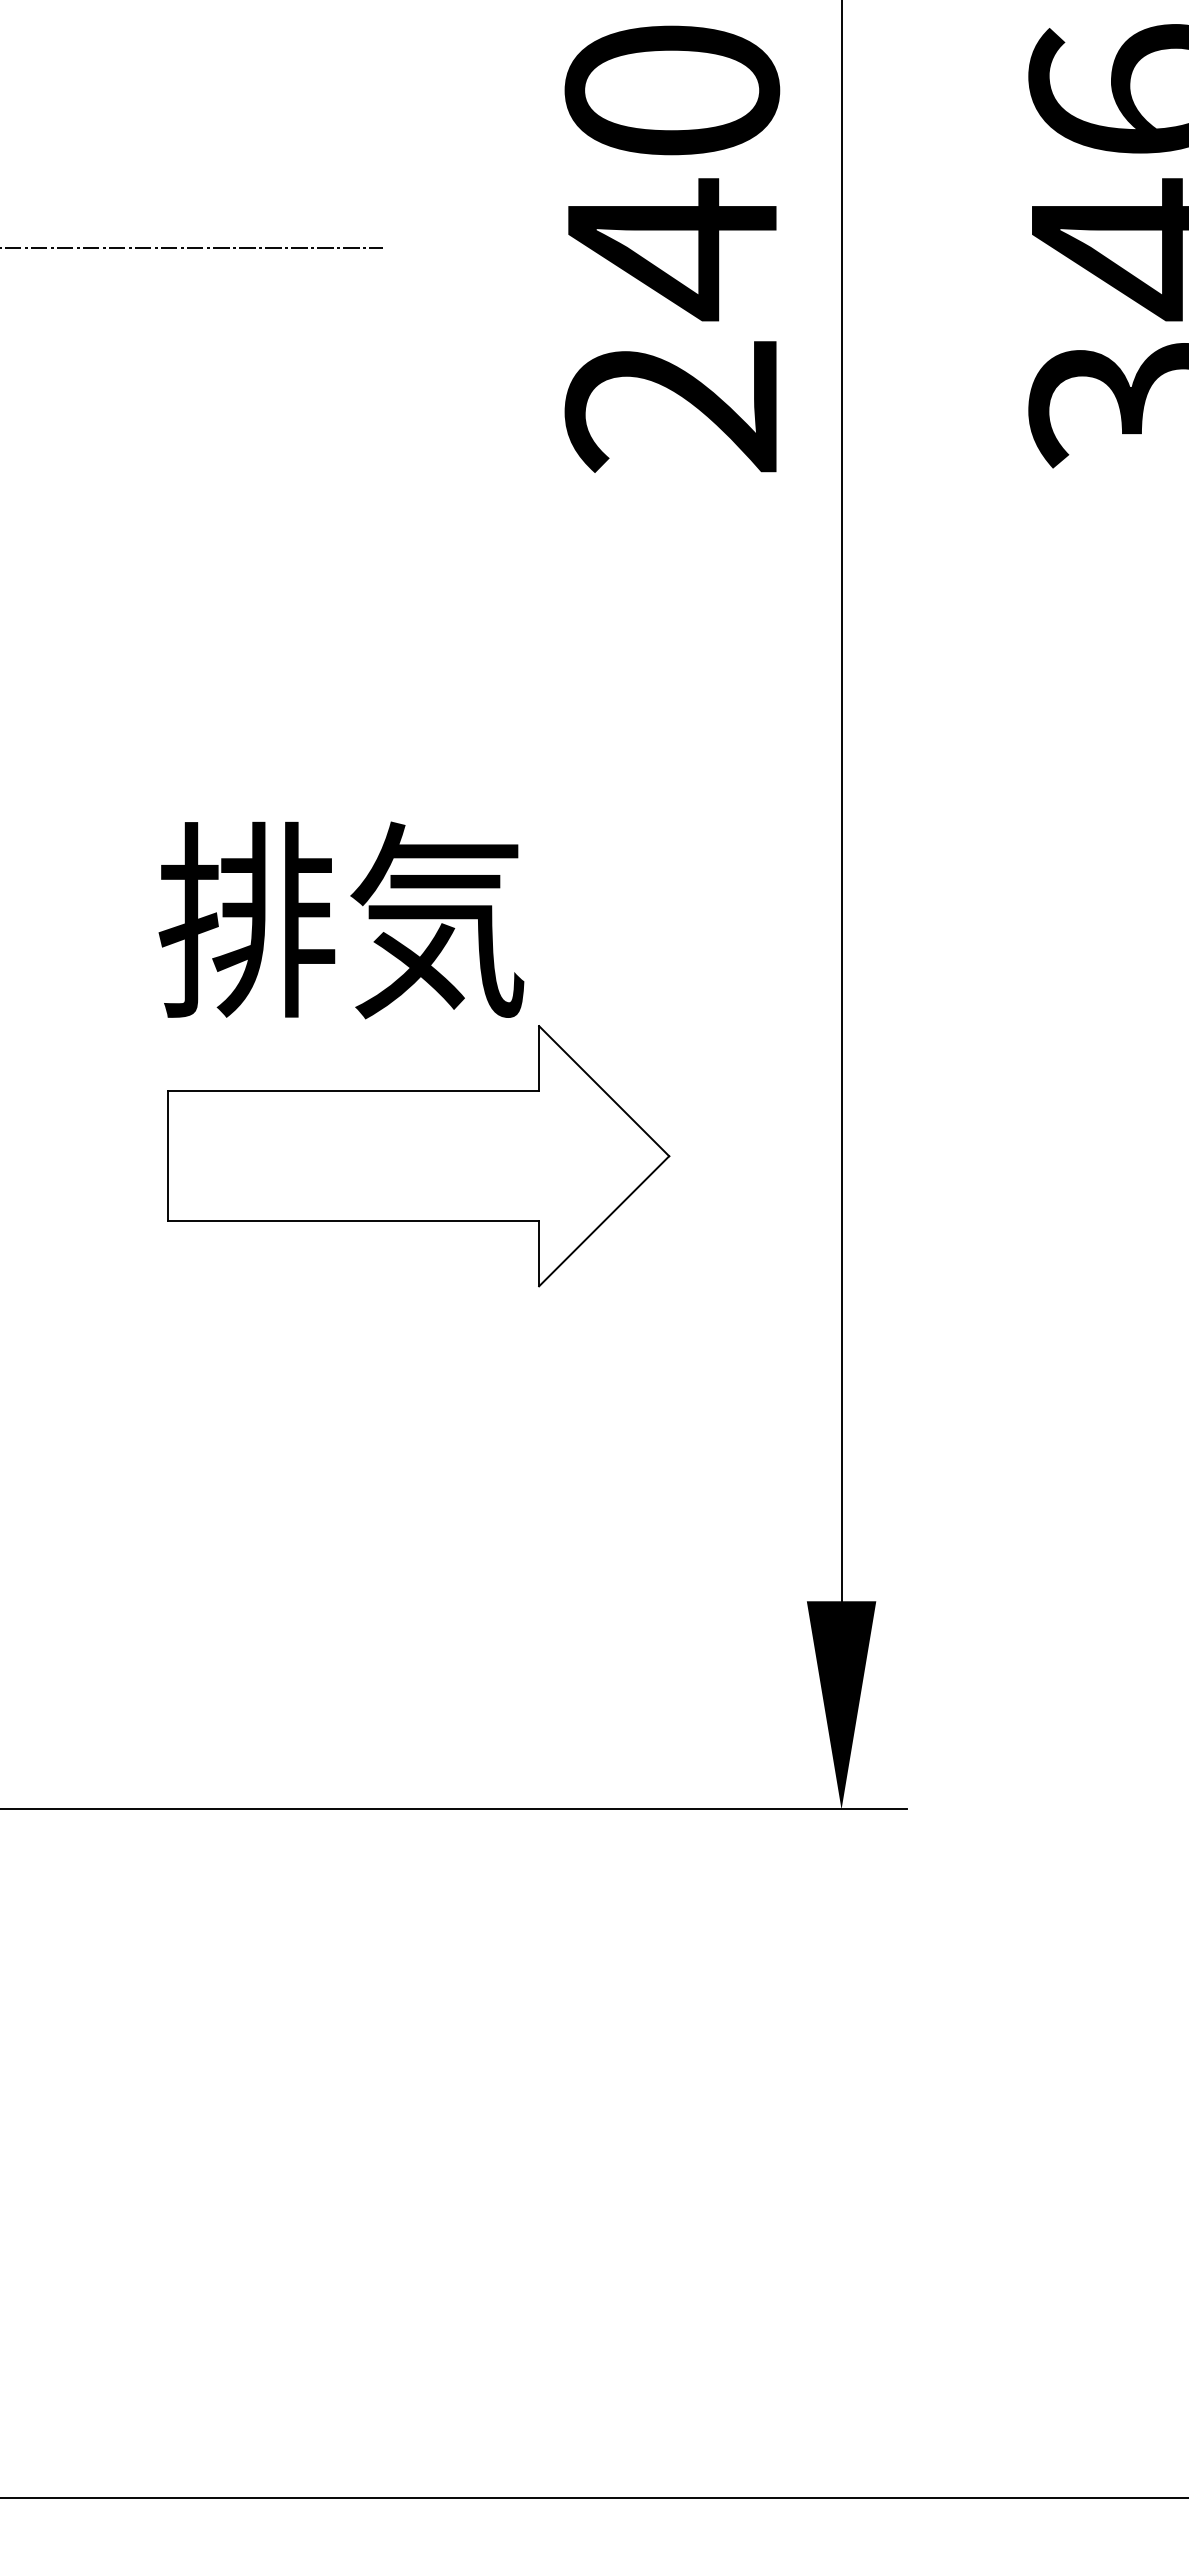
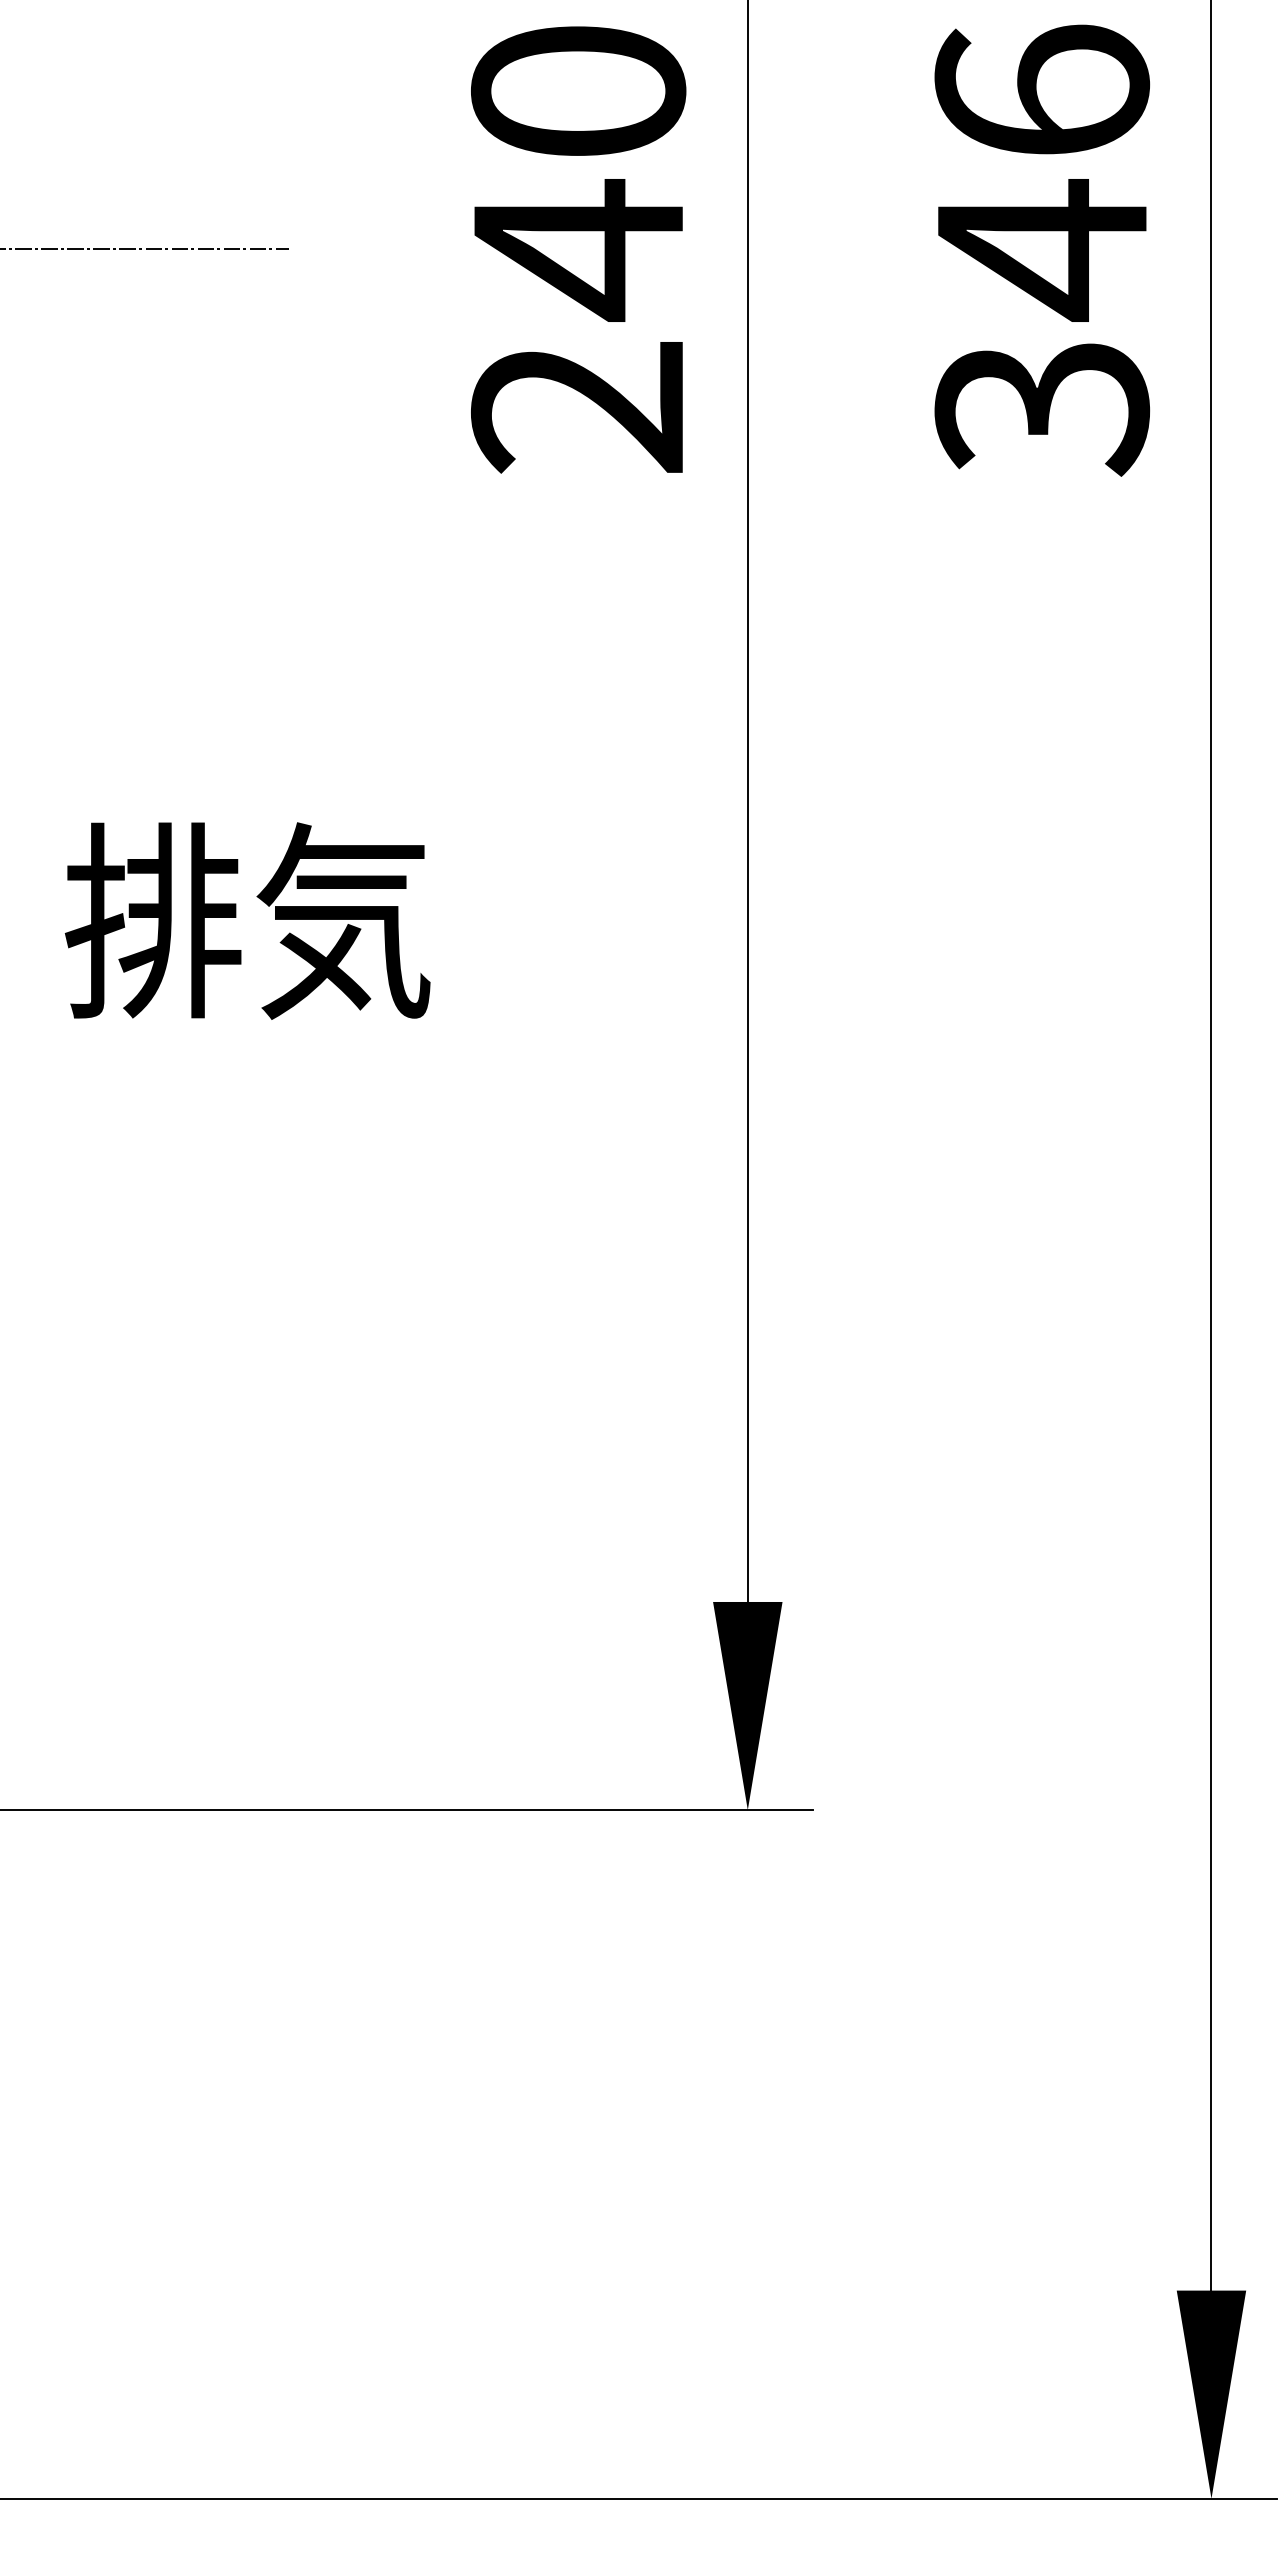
part: (419, 1155) -> (325, 1156), removed

